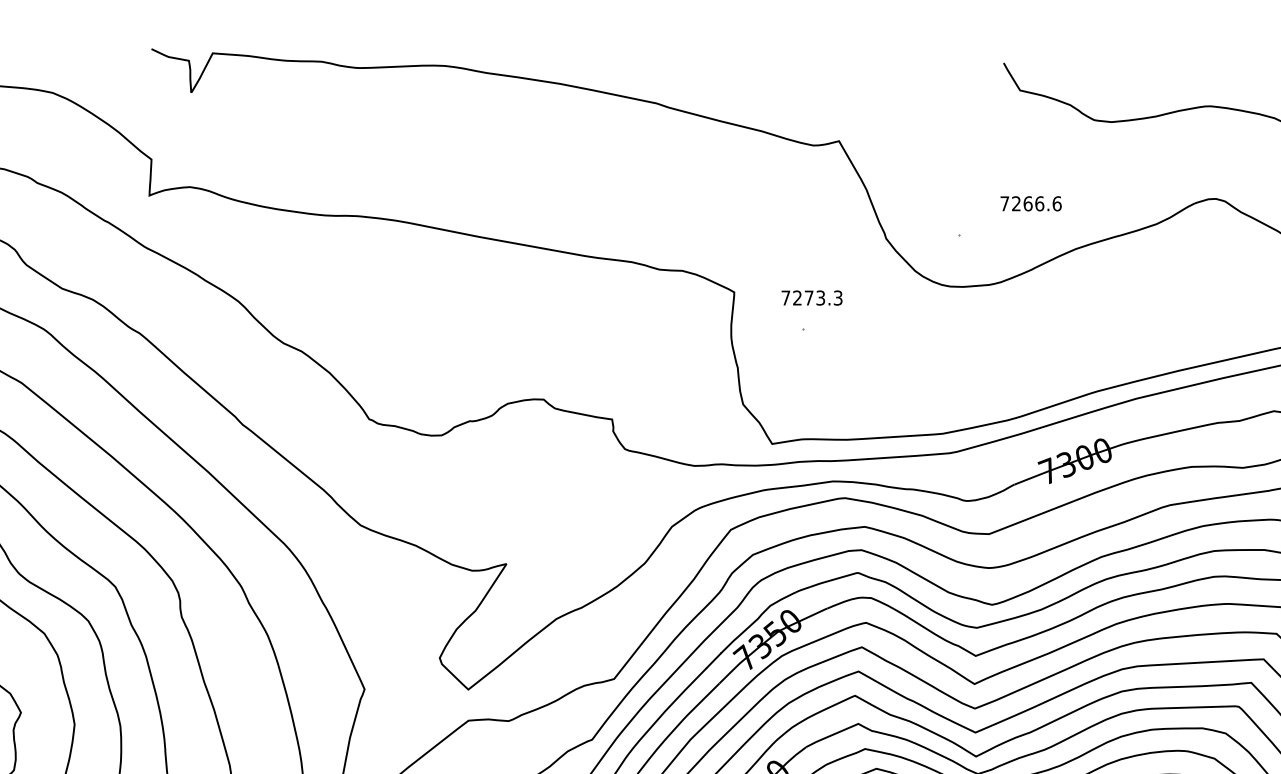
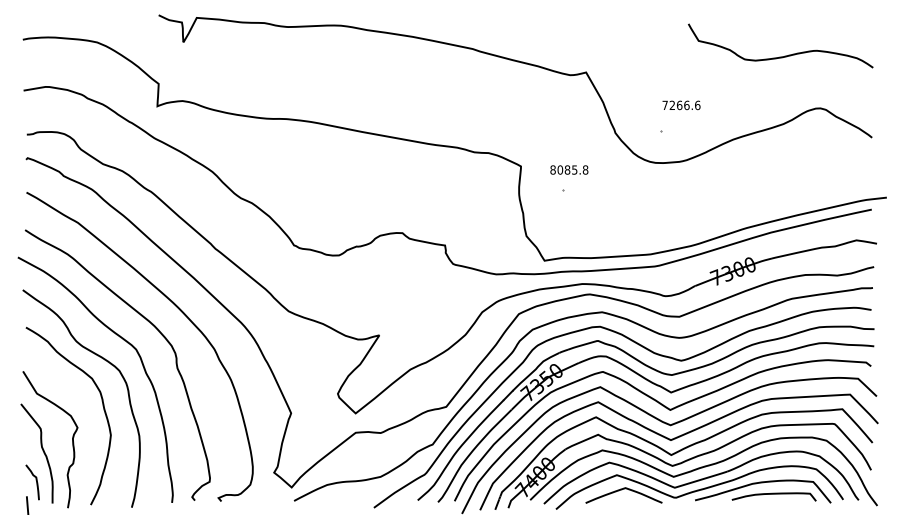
text: (1031, 203) -> (681, 105), moved
text: (812, 297) -> (569, 169), 7273.3 -> 8085.8

